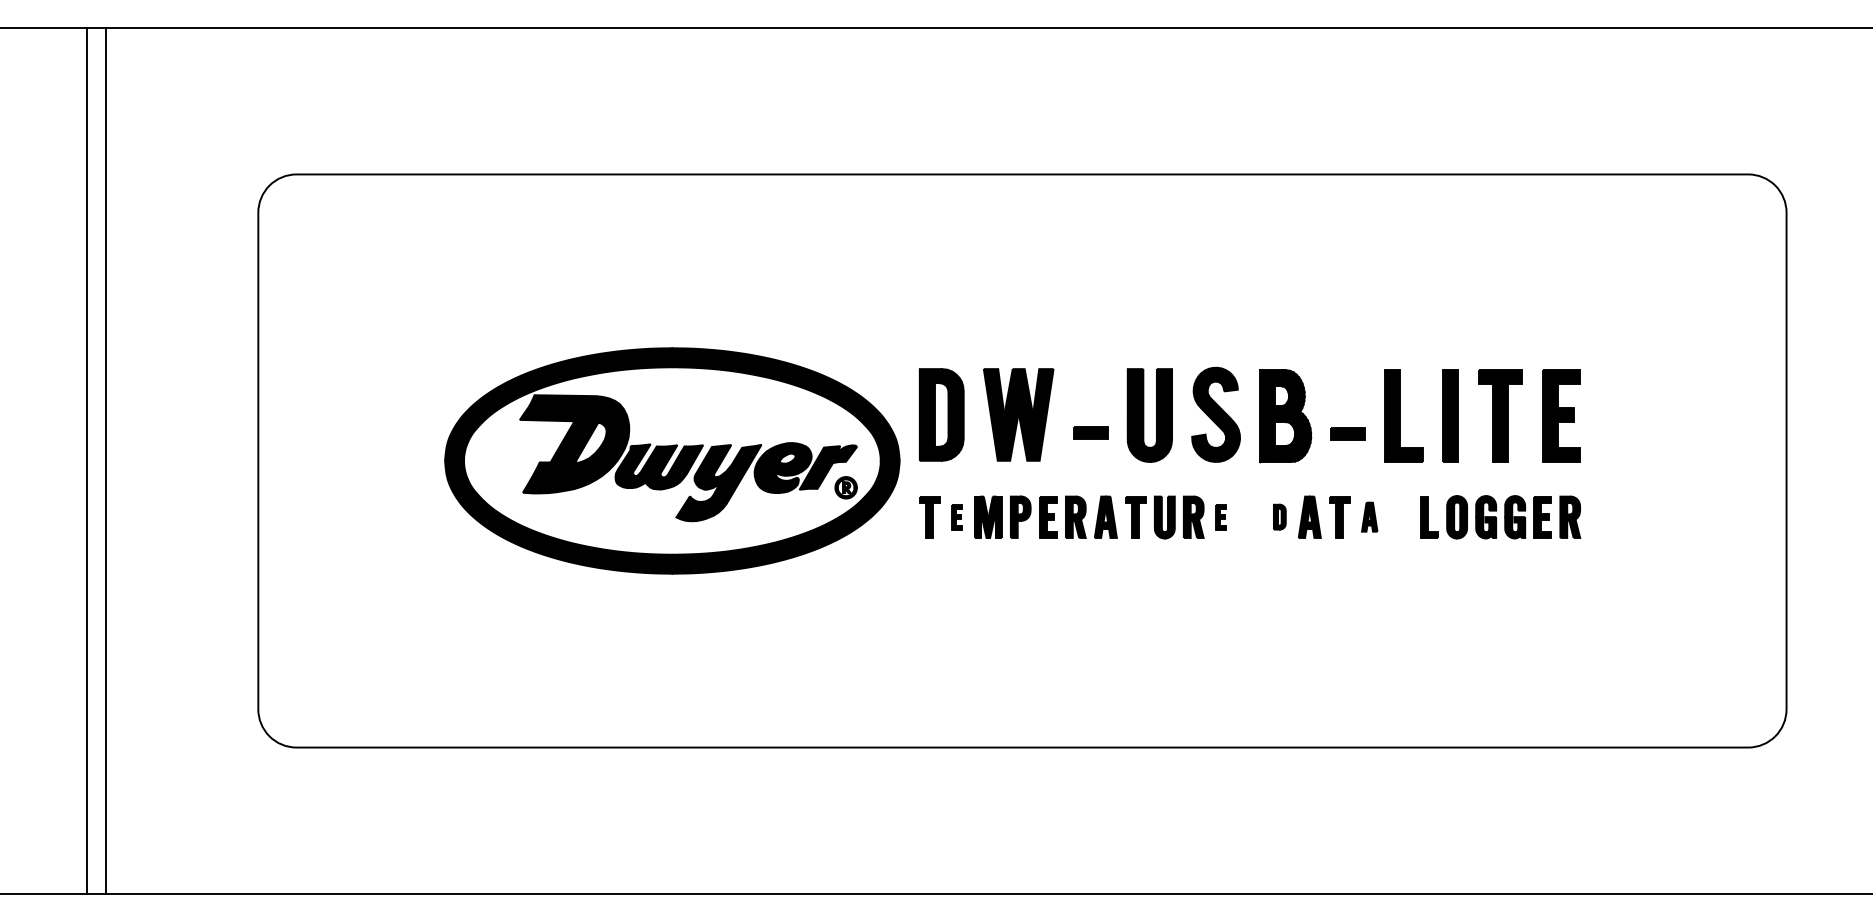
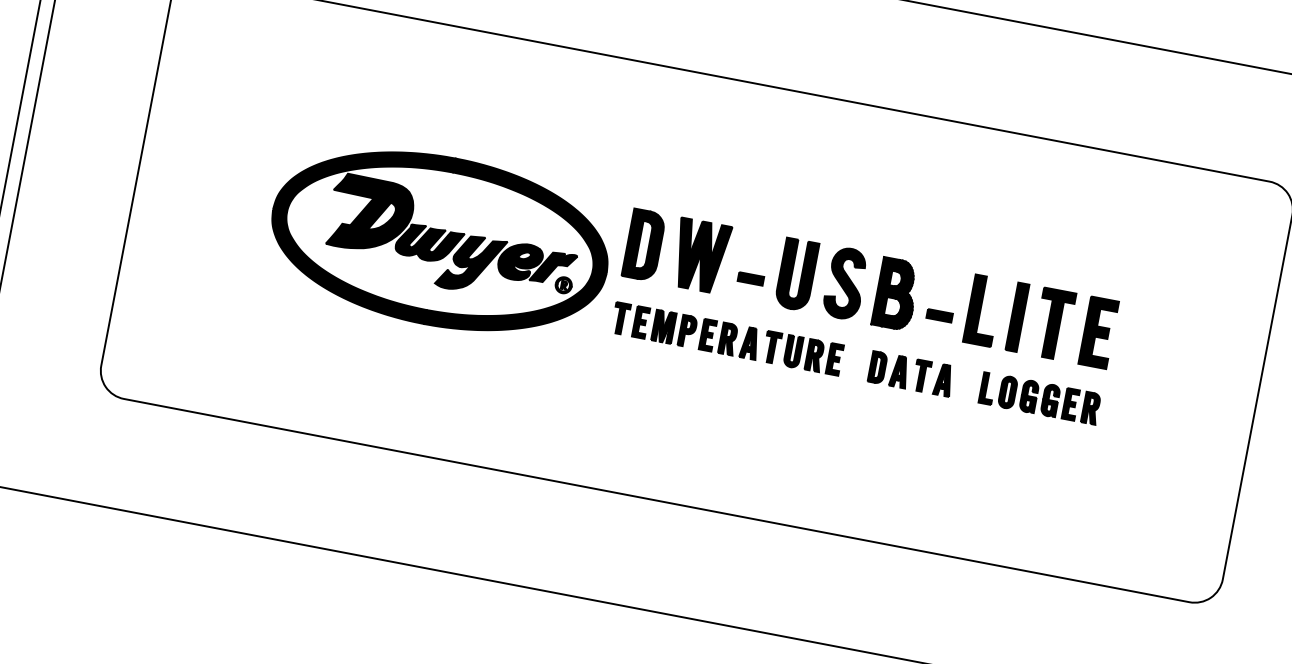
part: (1279, 516) -> (877, 367), size x1.67
part: (1369, 516) -> (943, 379), size x1.43
part: (957, 517) -> (641, 322), size x1.67
part: (1221, 517) -> (835, 359), size x1.67

